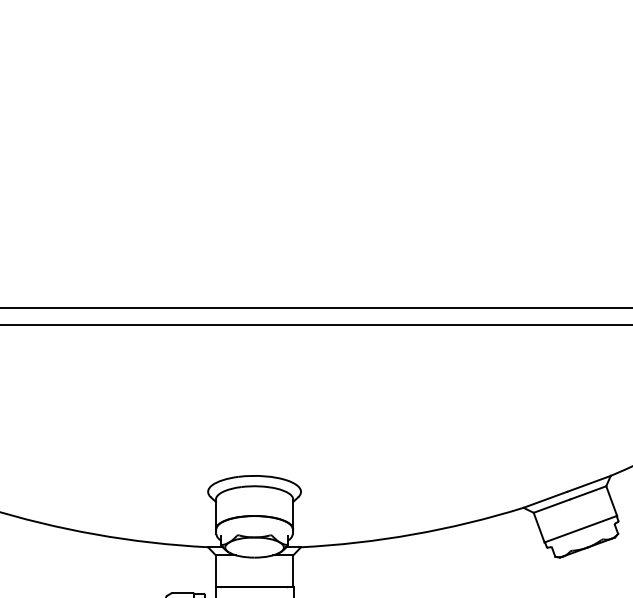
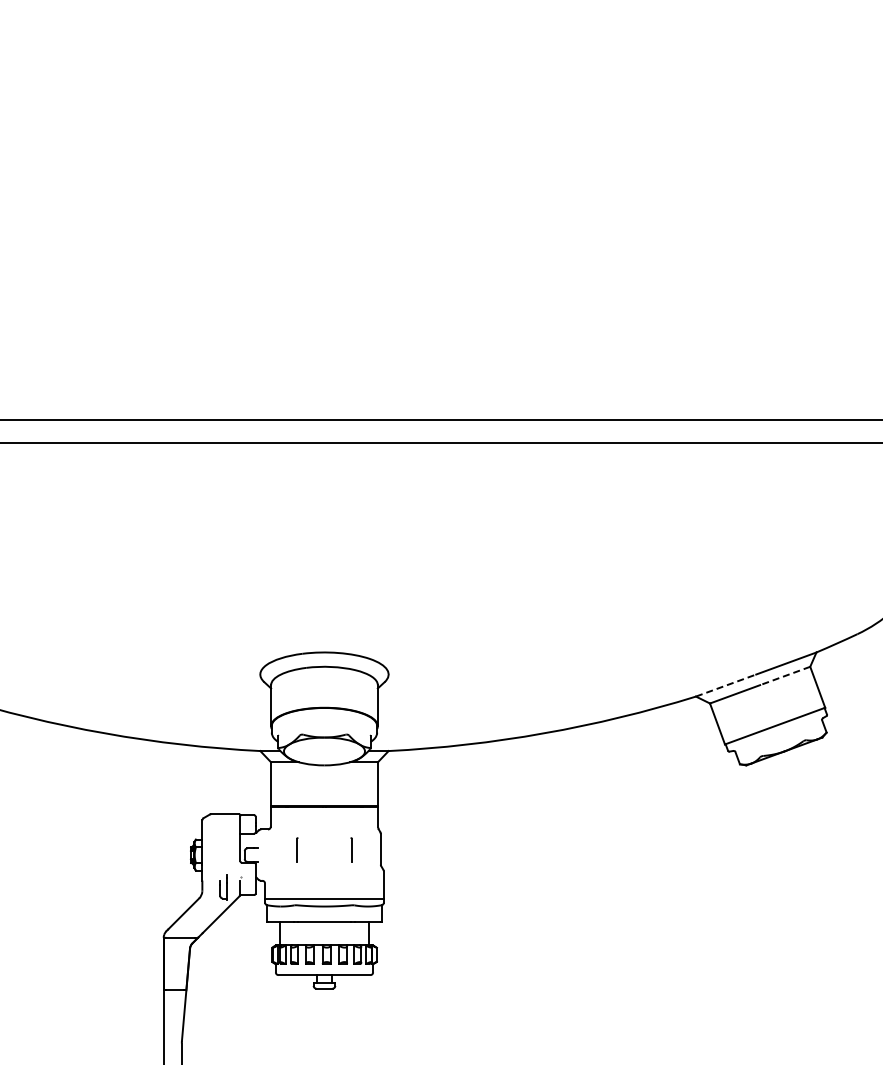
line: (588, 492) -> (785, 675), solid -> dashed
line: (545, 499) -> (726, 685), solid -> dashed

